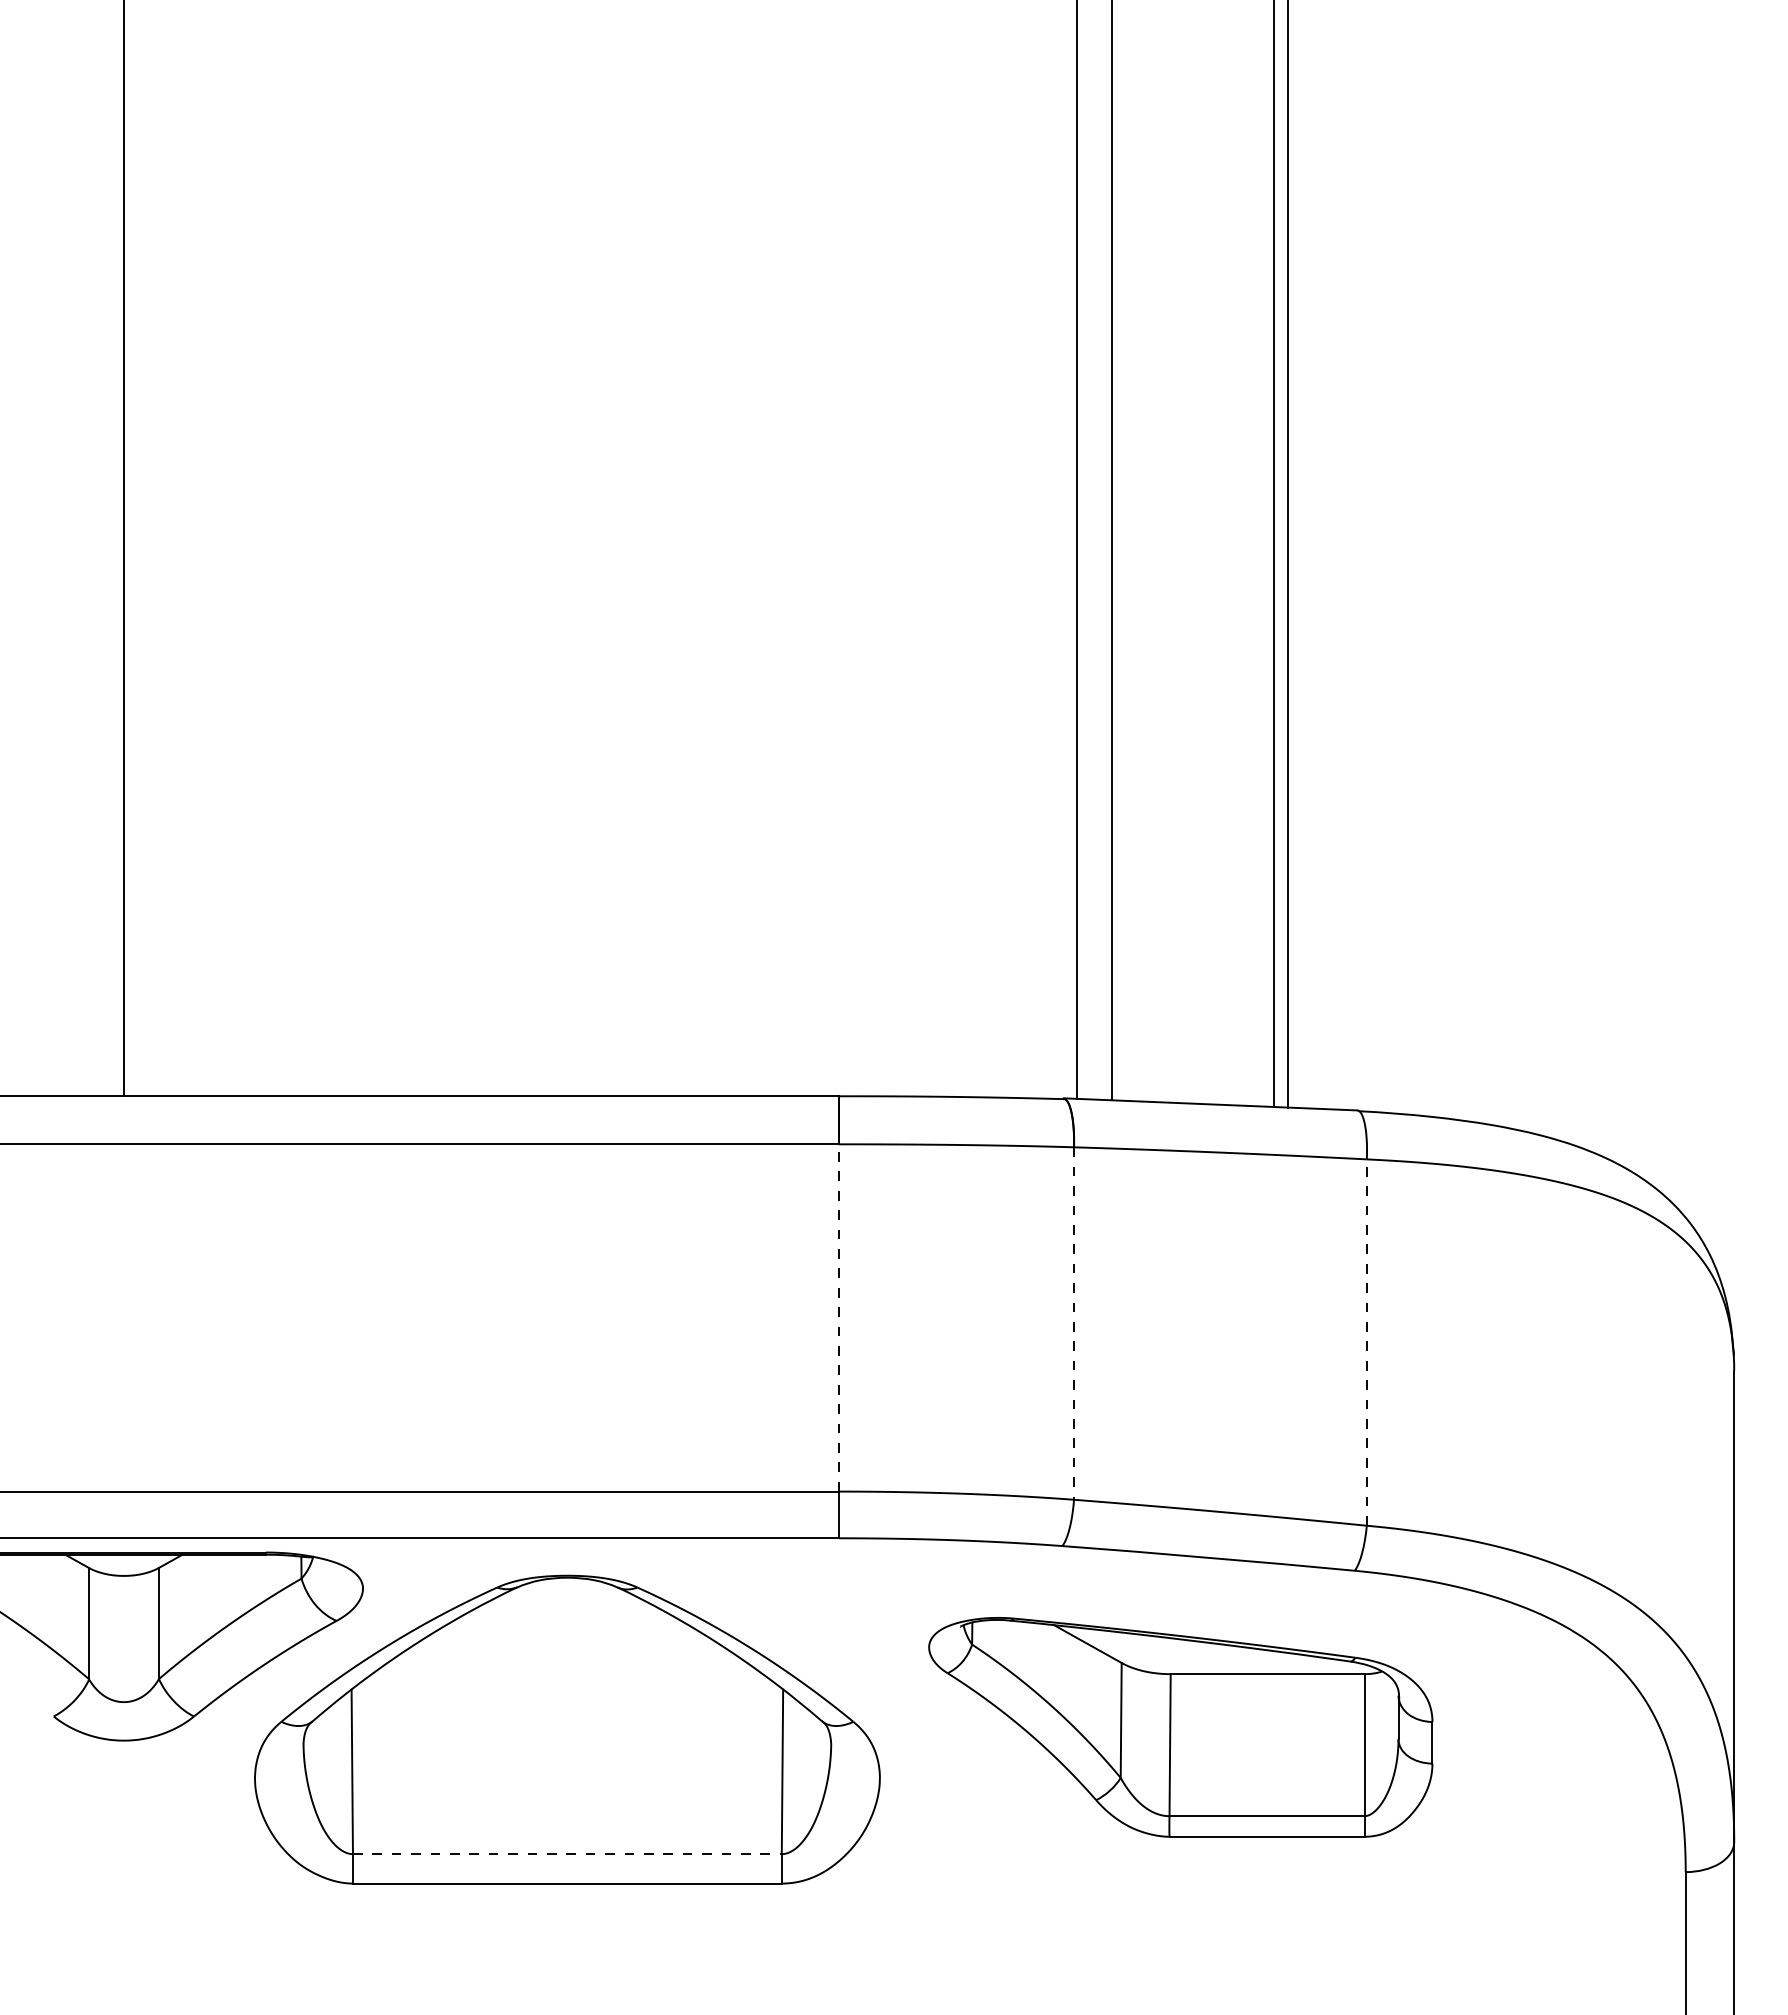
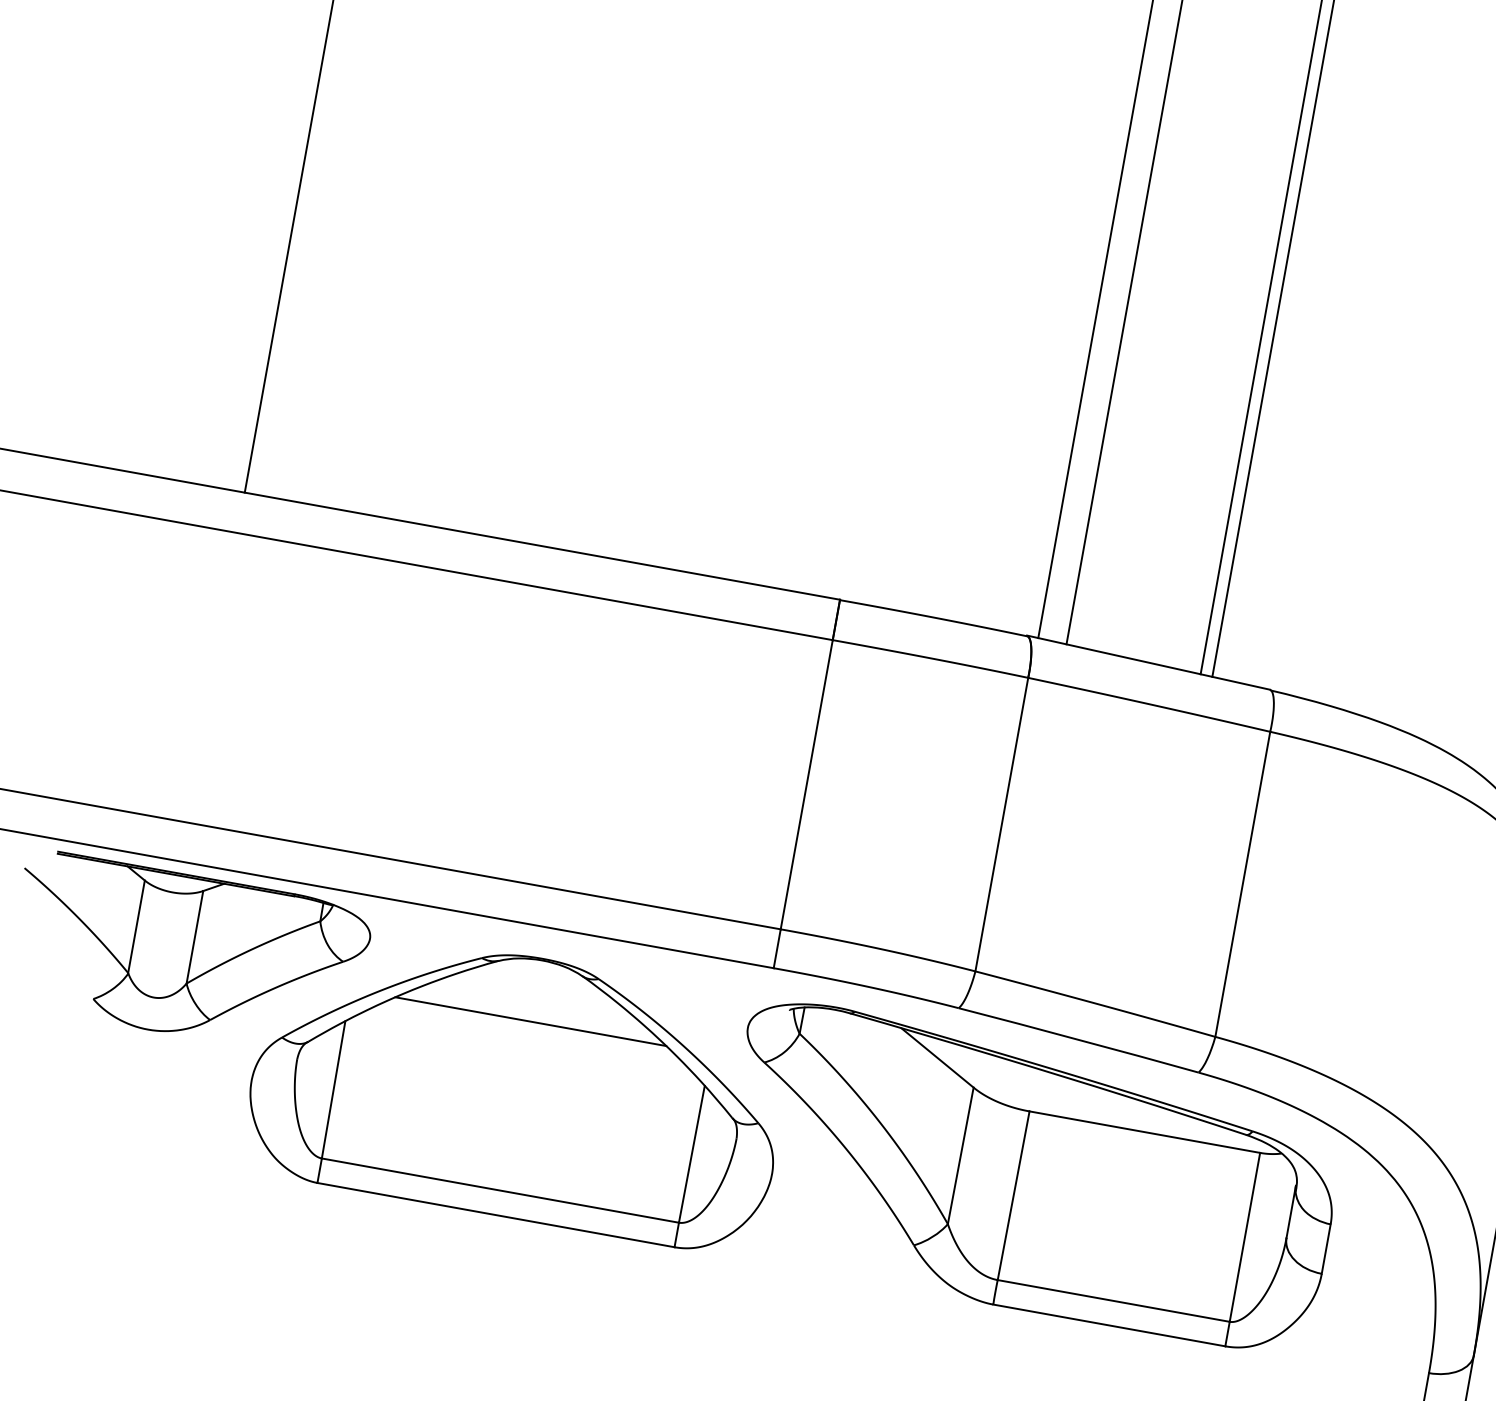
line: (838, 1317) -> (806, 784), dashed -> solid
line: (1074, 1324) -> (1002, 825), dashed -> solid
line: (1366, 1342) -> (1242, 884), dashed -> solid
line: (566, 1651) -> (530, 1021), added
part: (1180, 1727) -> (1029, 1176), size x1.43
line: (567, 1854) -> (500, 1190), dashed -> solid

